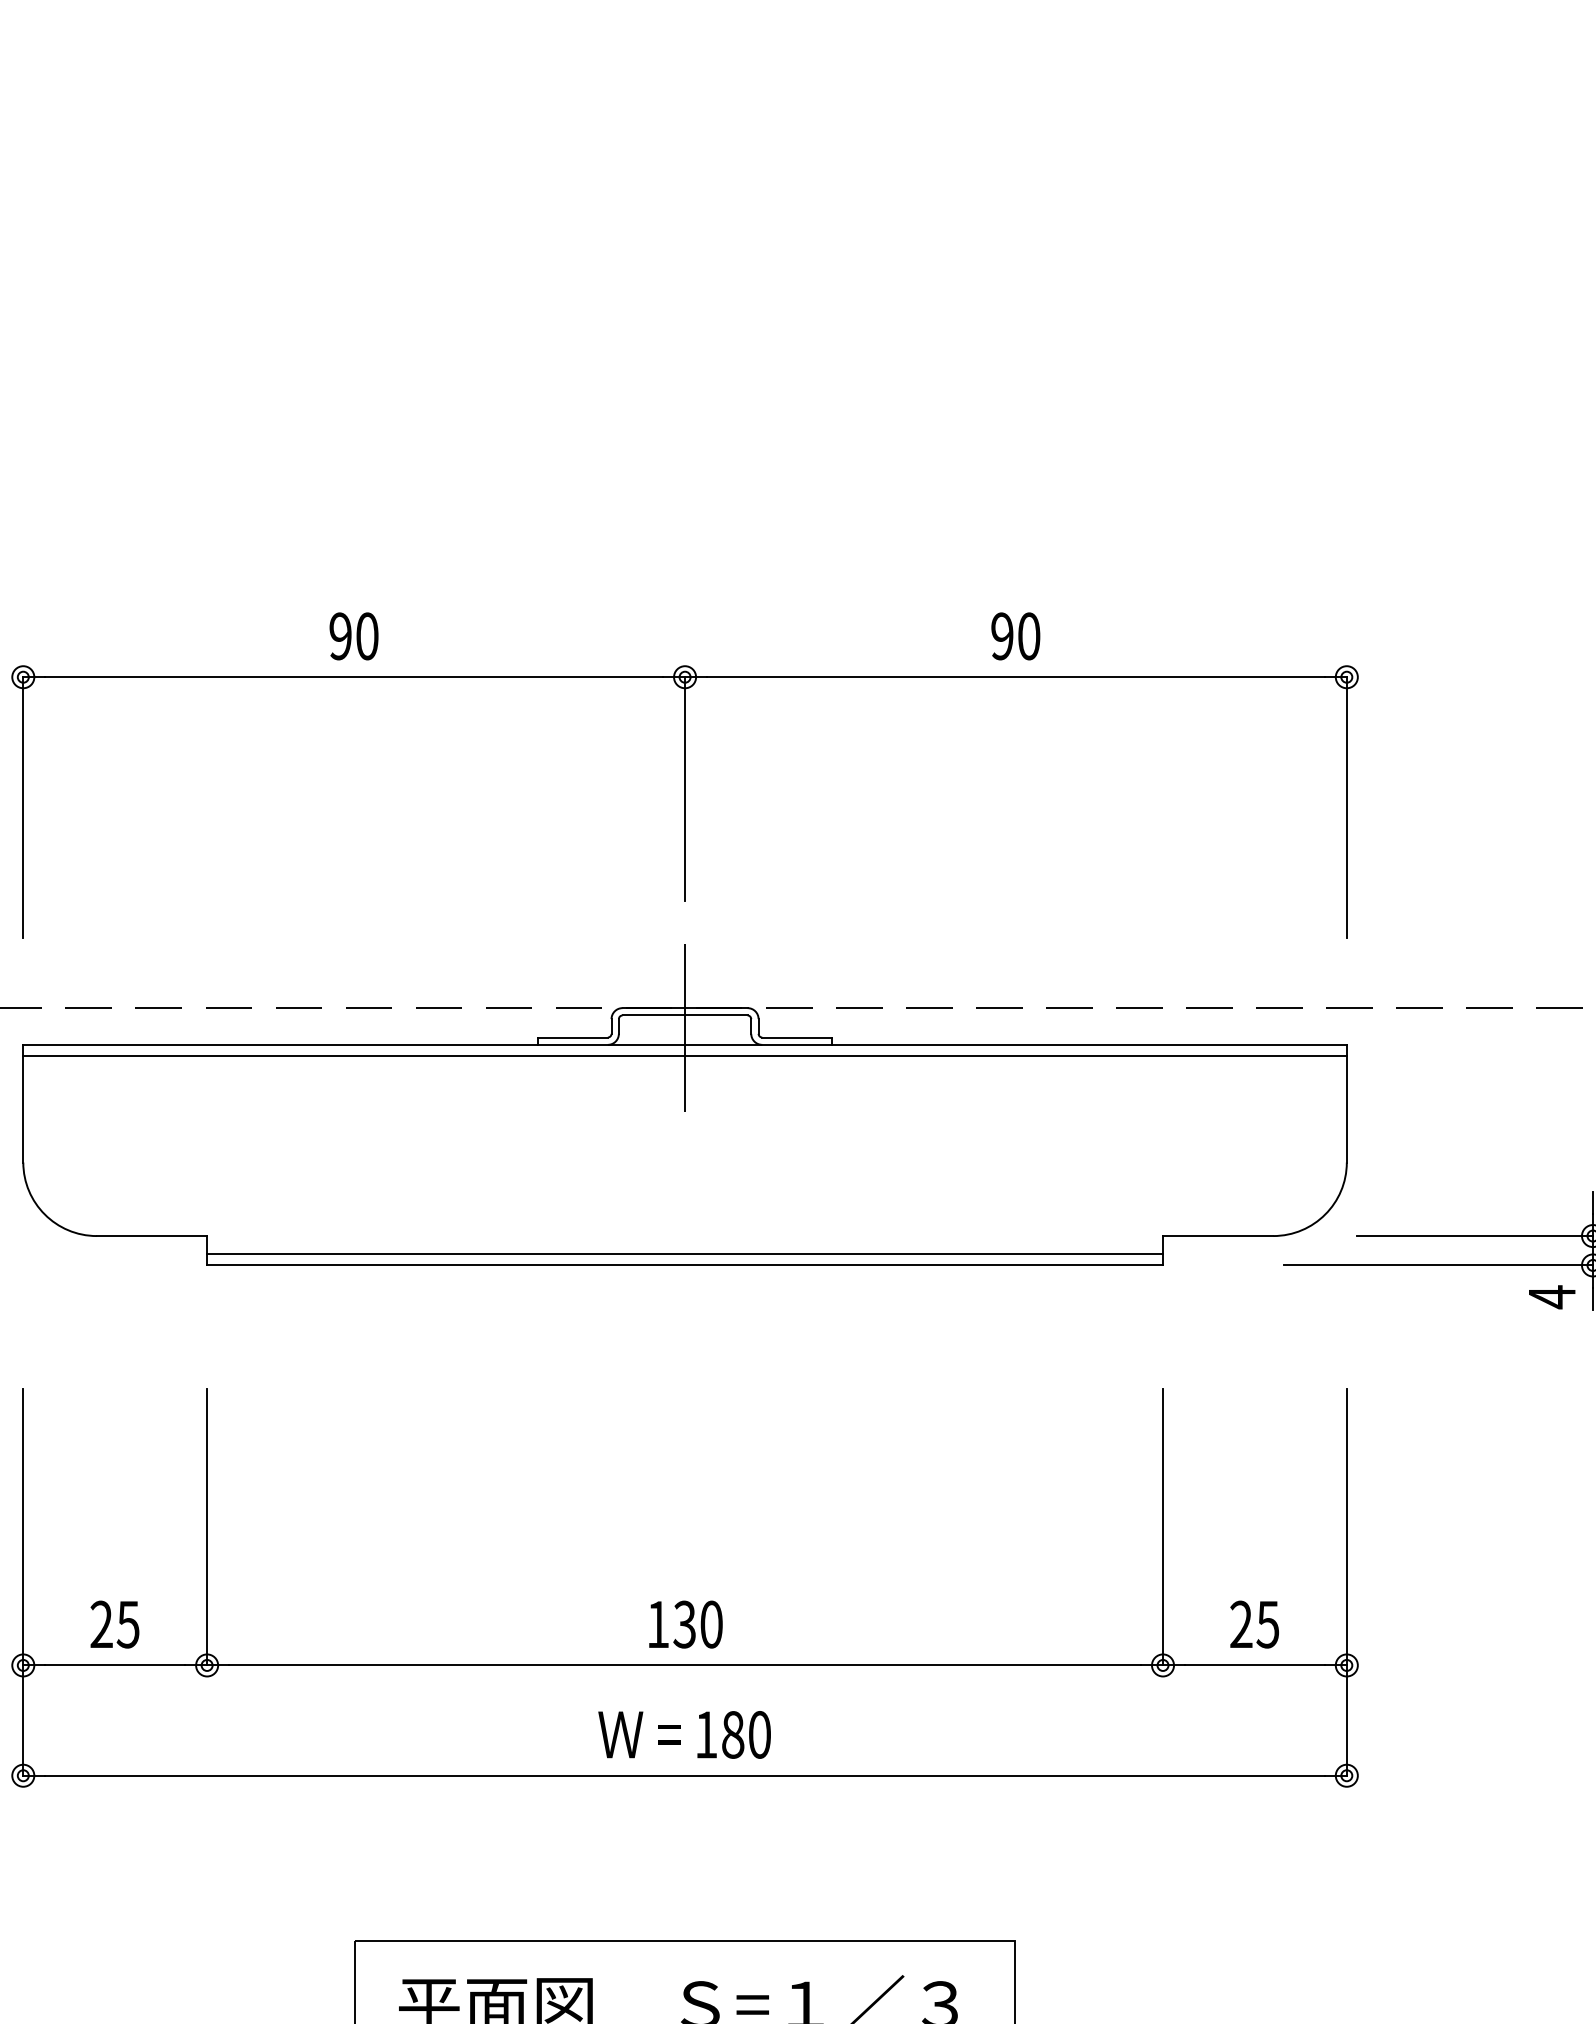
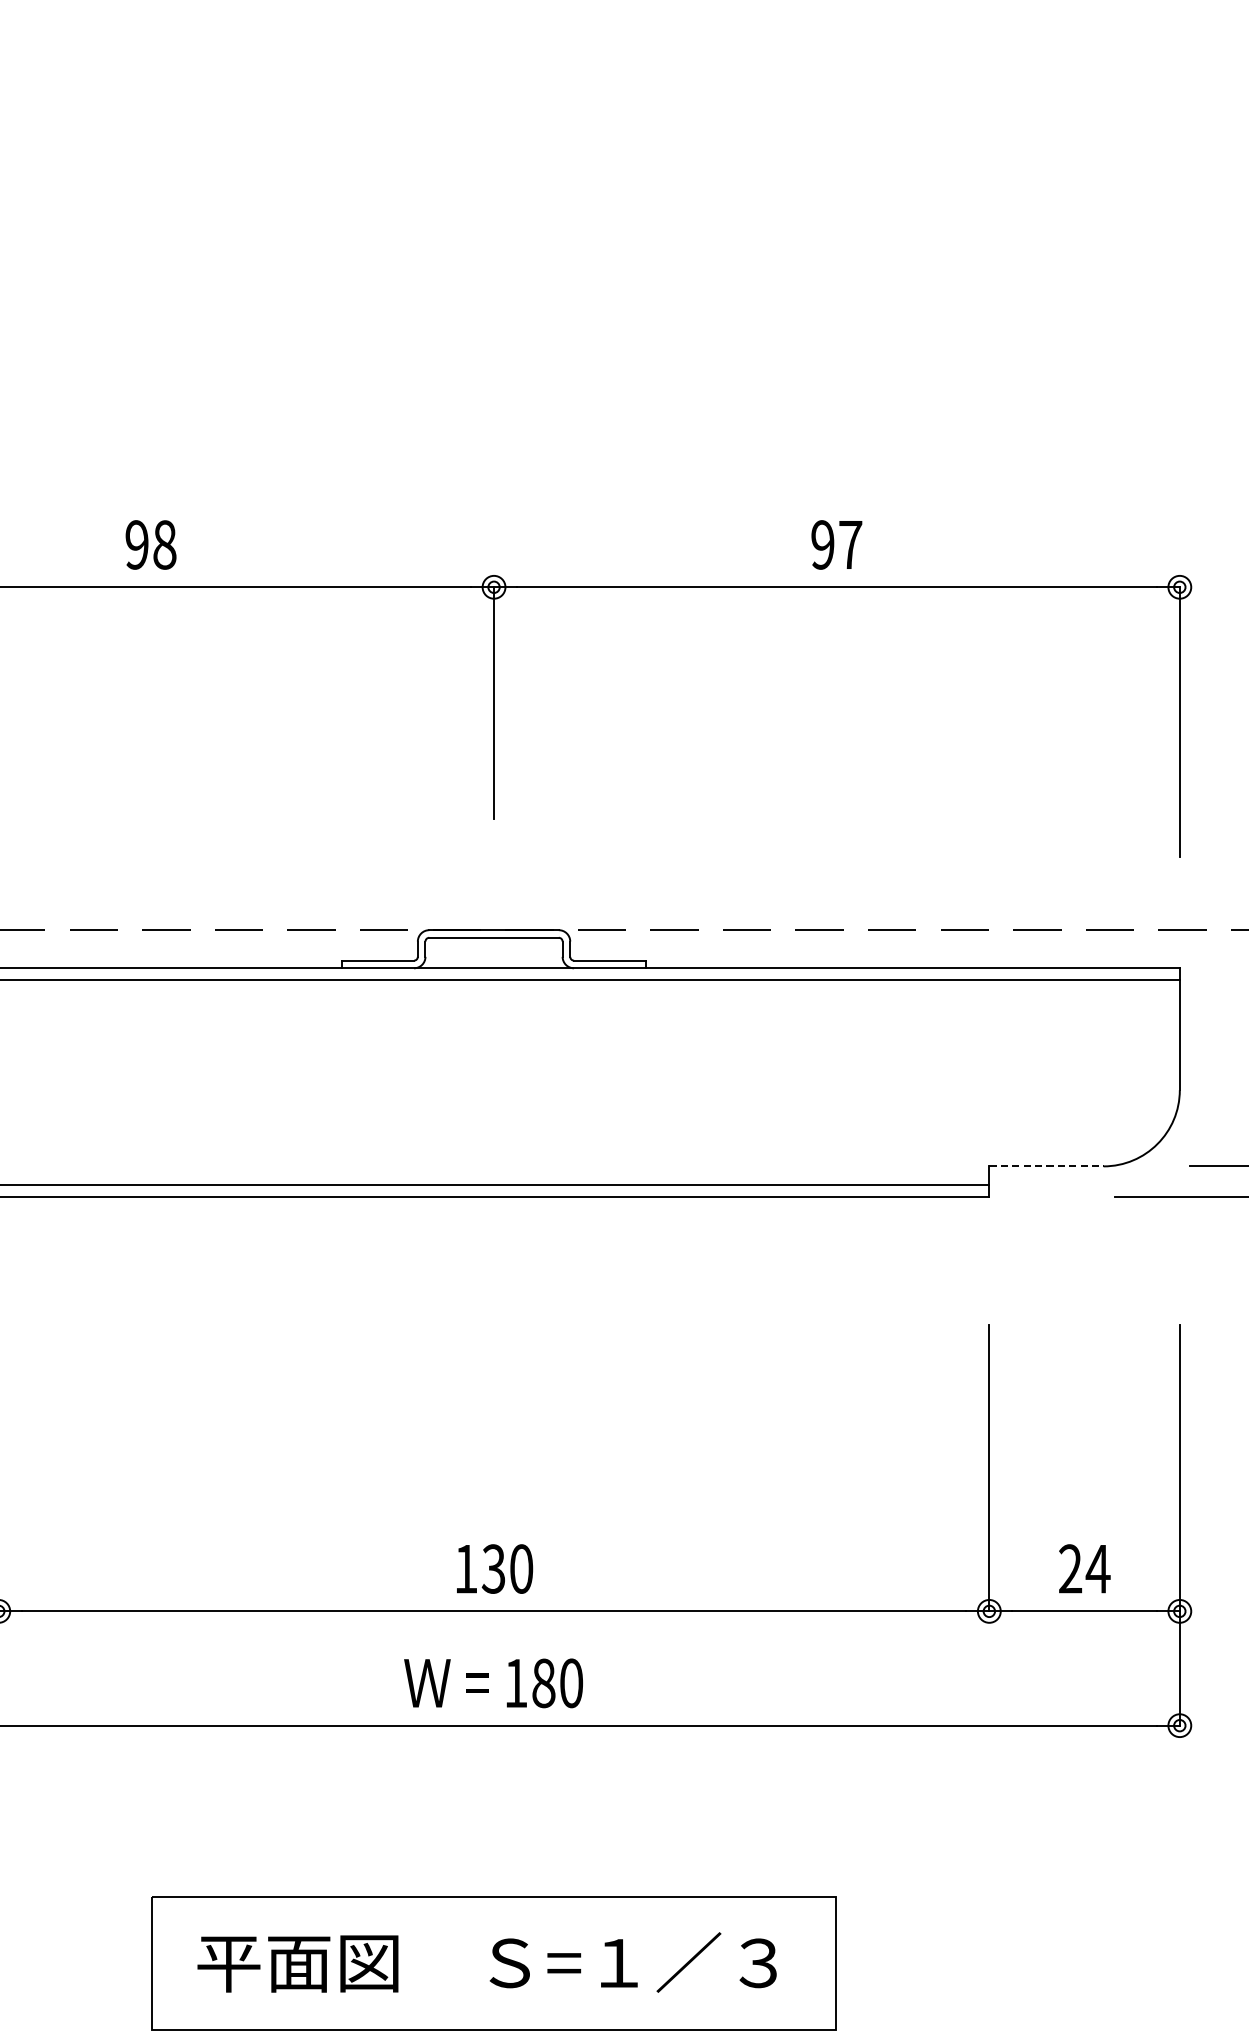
text: (367, 636) -> (164, 545), 90 -> 98
text: (1029, 636) -> (850, 545), 90 -> 97
line: (685, 1027) -> (494, 950), removed
line: (1218, 1236) -> (1046, 1166), solid -> dashed
text: (1267, 1624) -> (1097, 1568), 25 -> 24

